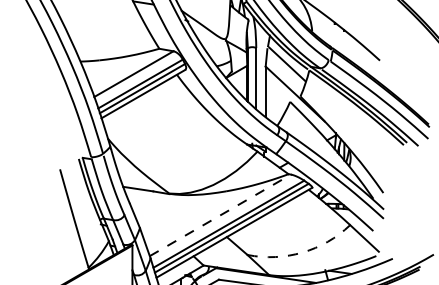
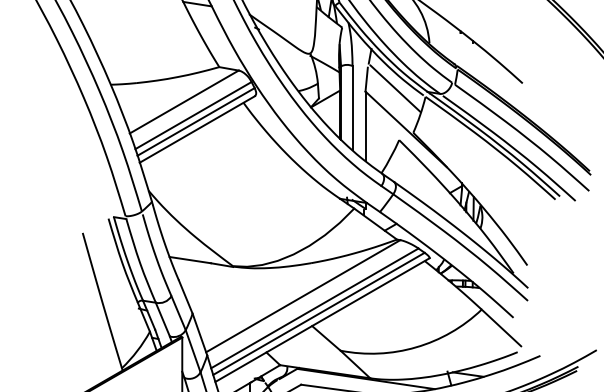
line: (220, 215) -> (303, 296), dashed -> solid
arc: (302, 252) -> (416, 347), dashed -> solid

